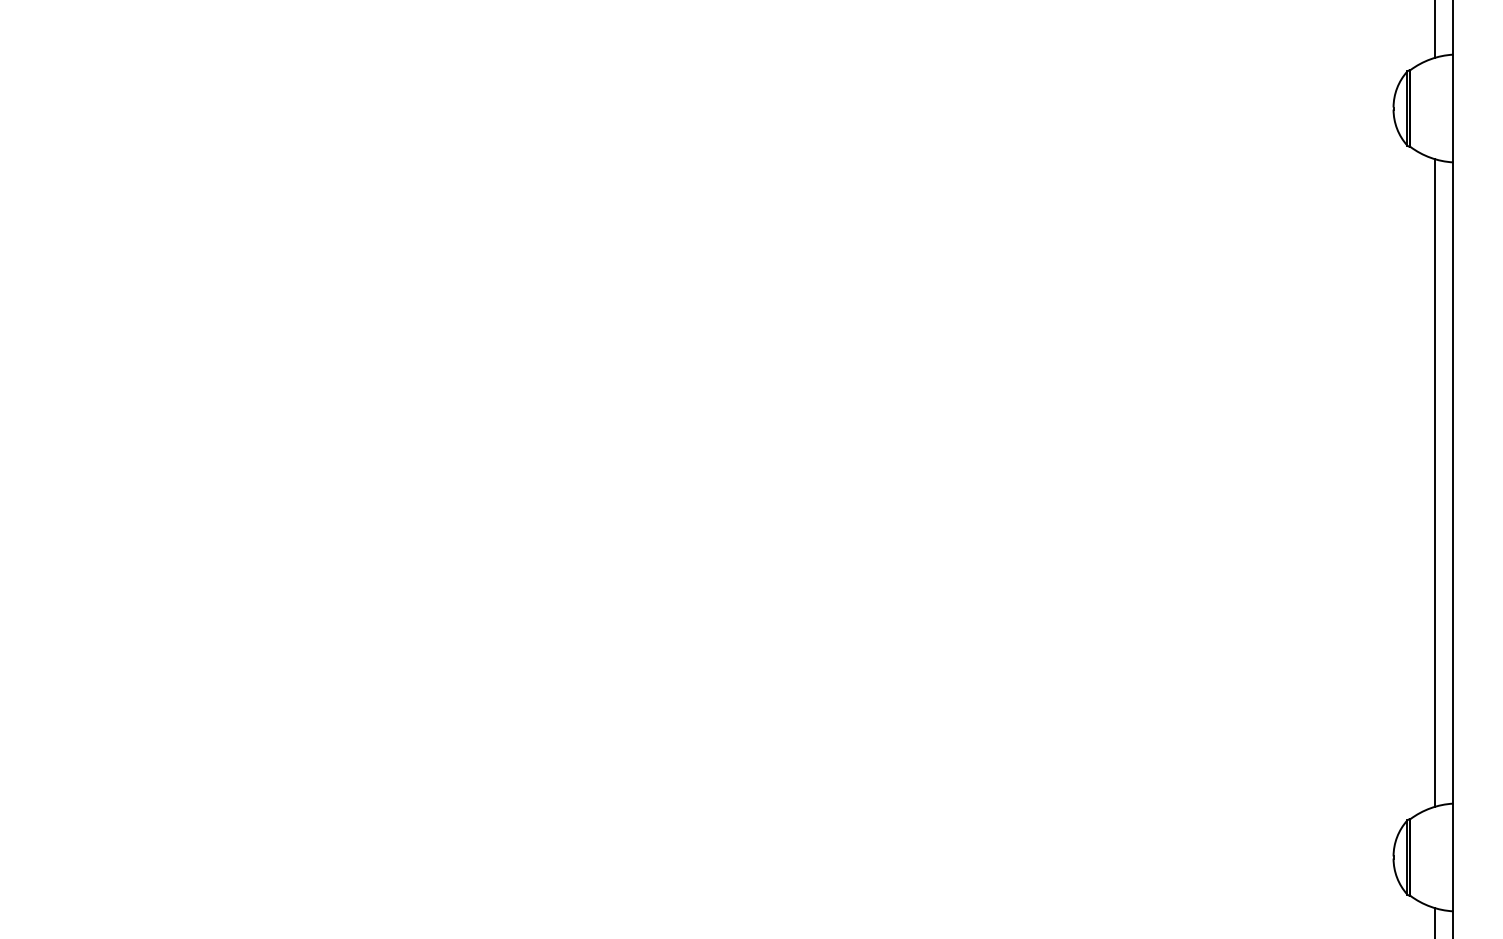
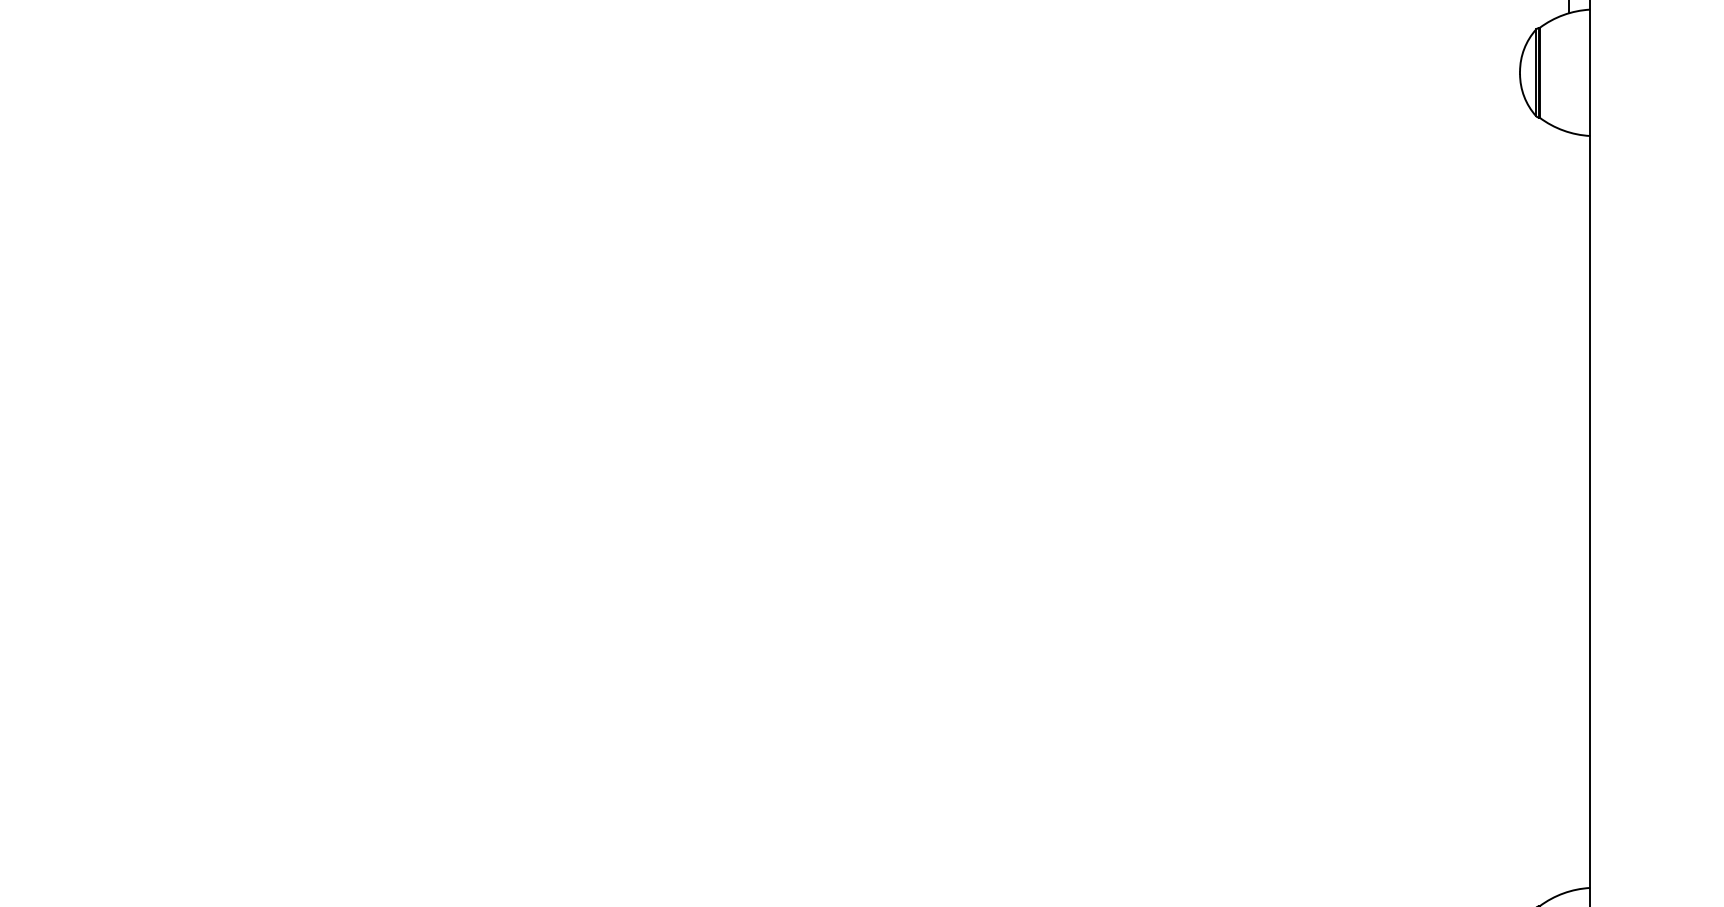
line: (1435, 482) -> (1569, 511), removed

